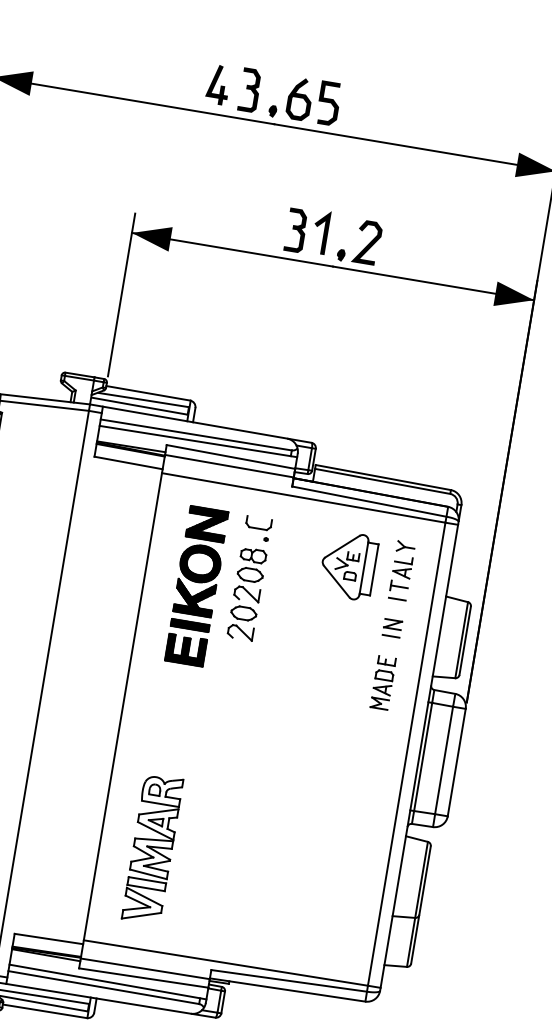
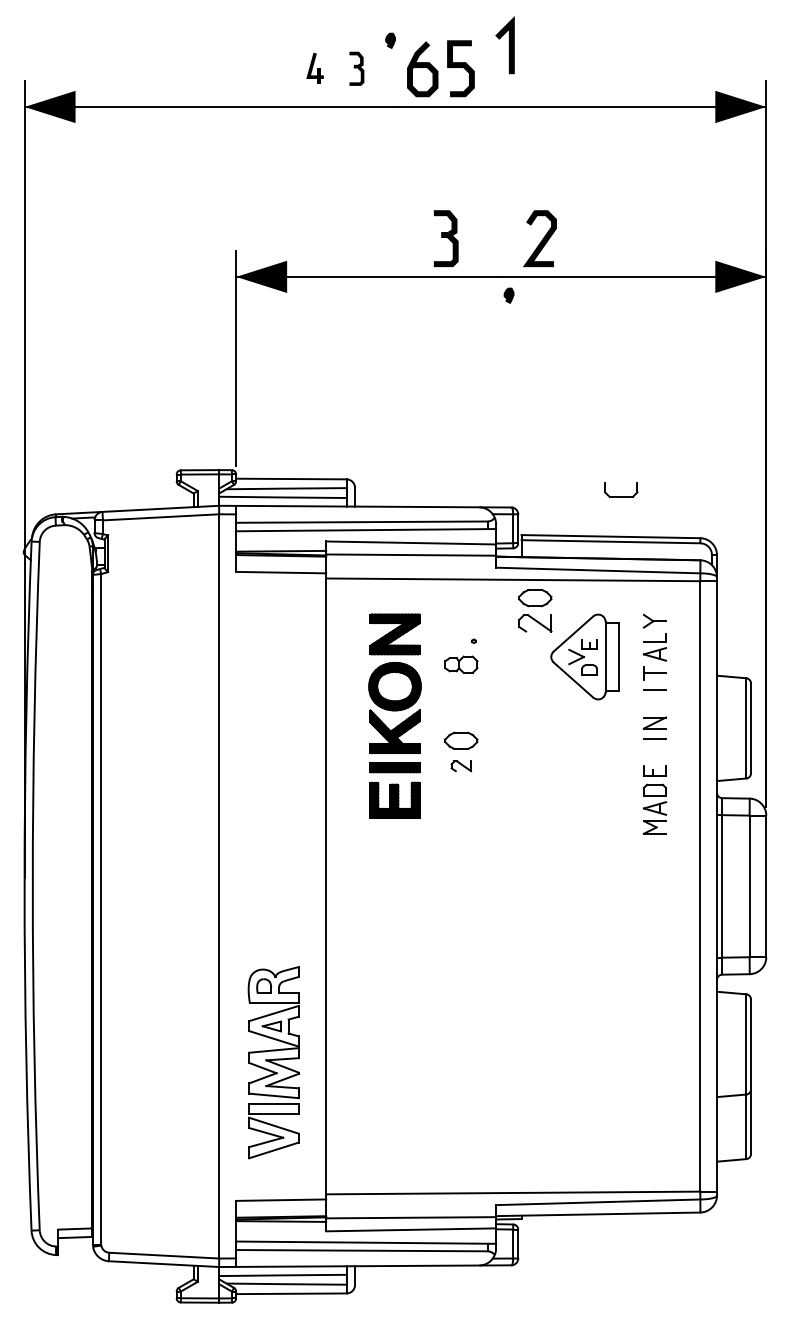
part: (217, 84) -> (314, 67), size x0.6
part: (249, 90) -> (356, 68), size x0.6
part: (272, 111) -> (390, 40), moved
line: (323, 232) -> (508, 45), moved
part: (340, 255) -> (508, 295), moved
part: (258, 528) -> (621, 496), moved
part: (248, 584) -> (535, 610), moved
part: (240, 632) -> (461, 766), size x0.6
part: (152, 848) -> (273, 1062), moved

